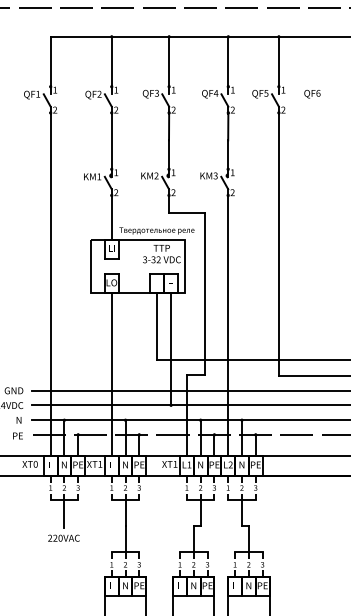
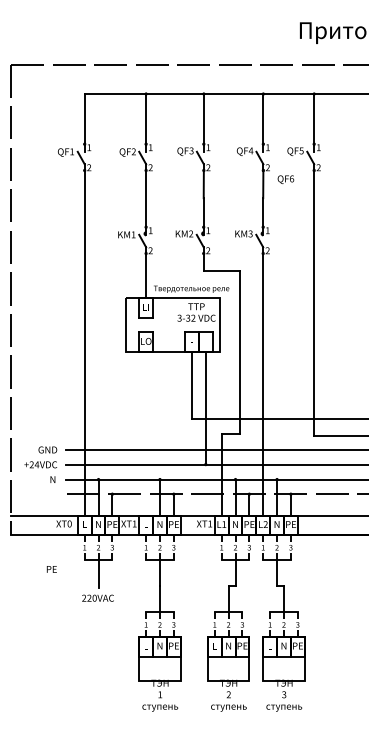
text: (312, 93) -> (285, 179), moved
line: (112, 374) -> (146, 433), removed
text: (17, 436) -> (51, 569), moved

